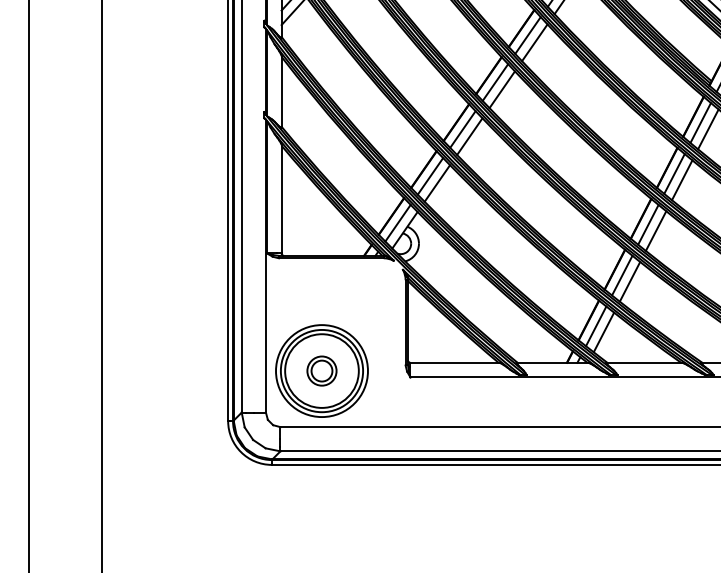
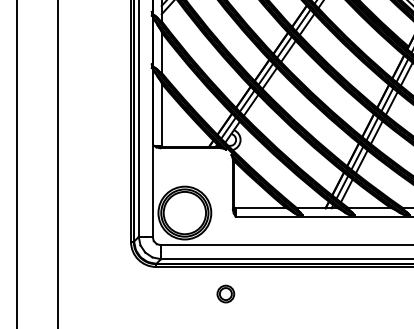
part: (321, 370) -> (225, 293), moved

